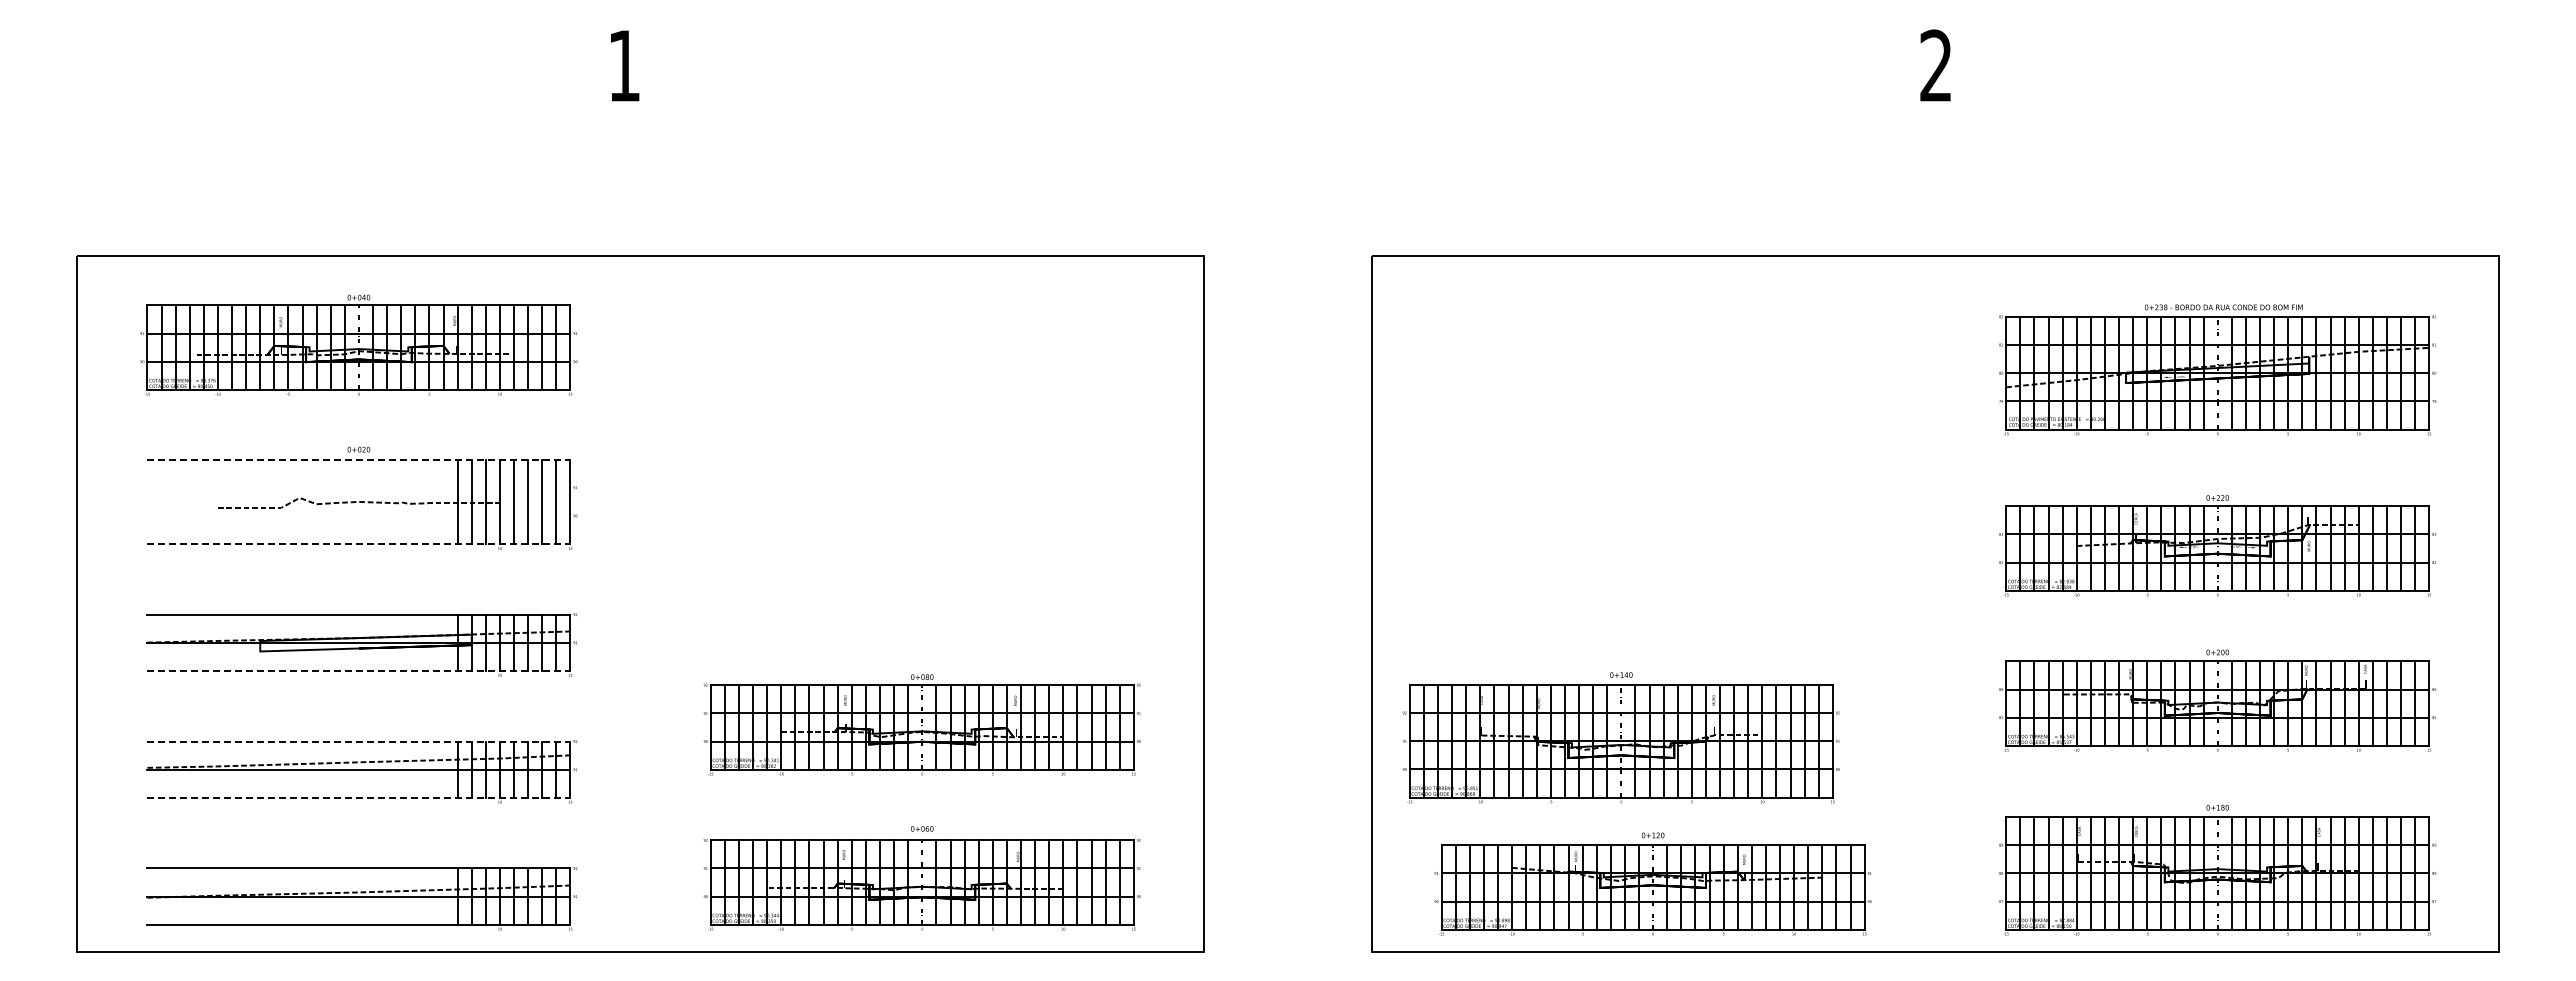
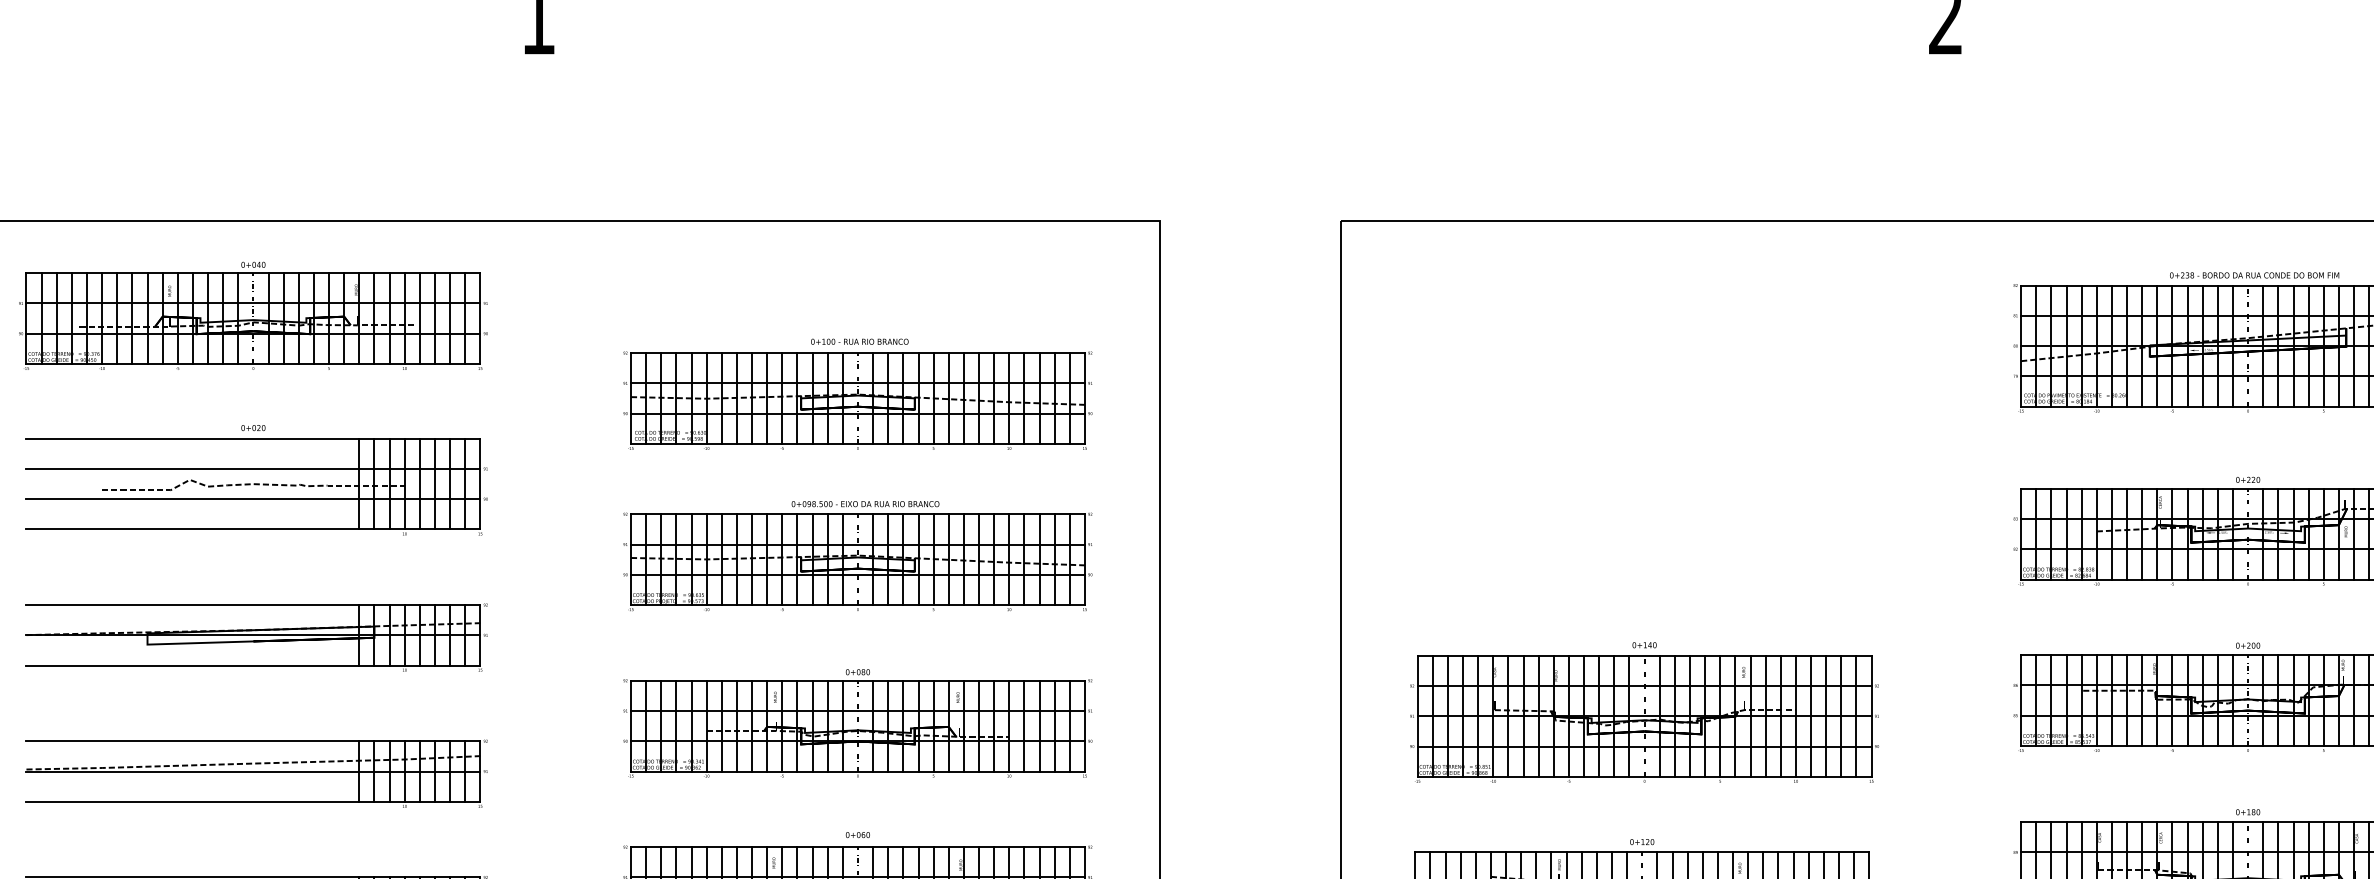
part: (921, 417) -> (857, 393), added
line: (358, 459) -> (252, 438), dashed -> solid
line: (358, 487) -> (252, 468), added
line: (358, 515) -> (252, 498), added
line: (358, 544) -> (252, 529), dashed -> solid
part: (921, 568) -> (857, 555), added
line: (358, 671) -> (252, 666), dashed -> solid
part: (1620, 737) -> (1643, 712), moved
line: (358, 741) -> (252, 741), dashed -> solid
line: (358, 797) -> (252, 801), dashed -> solid

